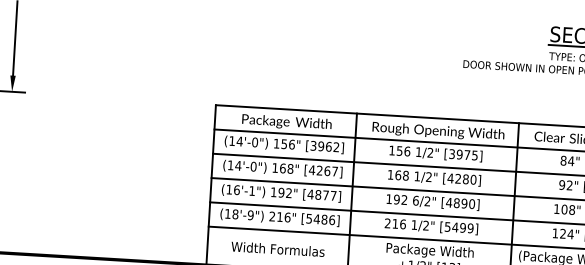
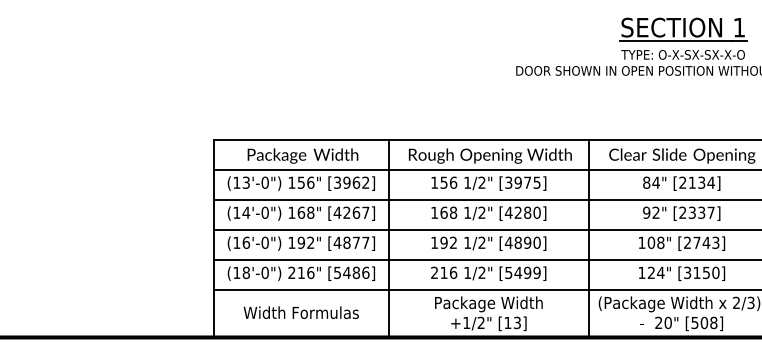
text: (239, 141) -> (246, 182), (14'-0") -> (13'-0")
text: (251, 190) -> (264, 242), (16'-1") -> (16'-0")
text: (415, 200) -> (467, 242), 6/2" -> 1/2"
text: (250, 214) -> (264, 272), (18'-9") -> (18'-0")

